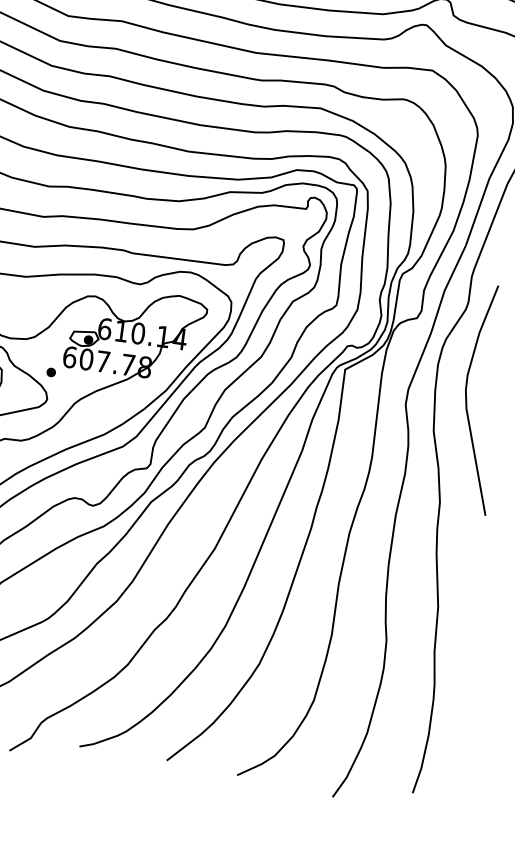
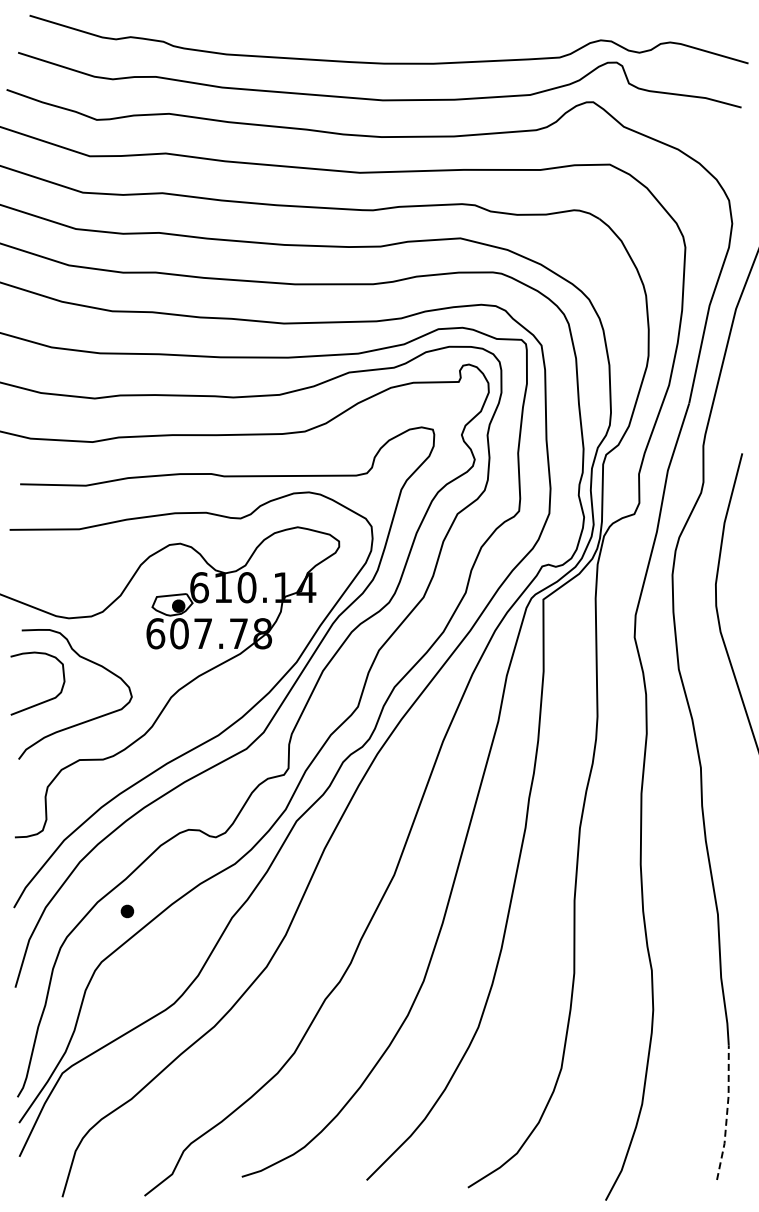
part: (51, 372) -> (127, 911), moved
line: (426, 747) -> (727, 1113), solid -> dashed

